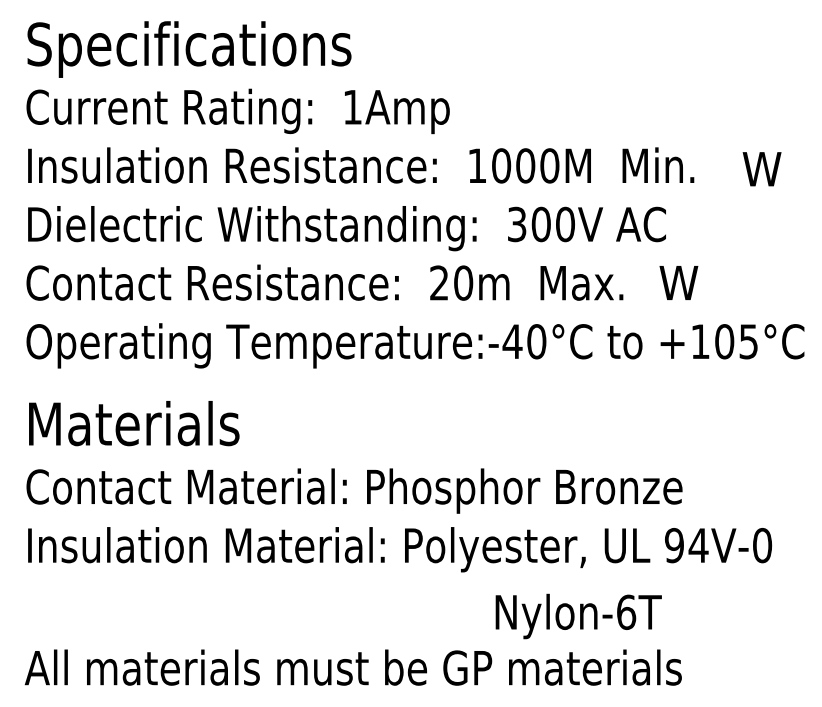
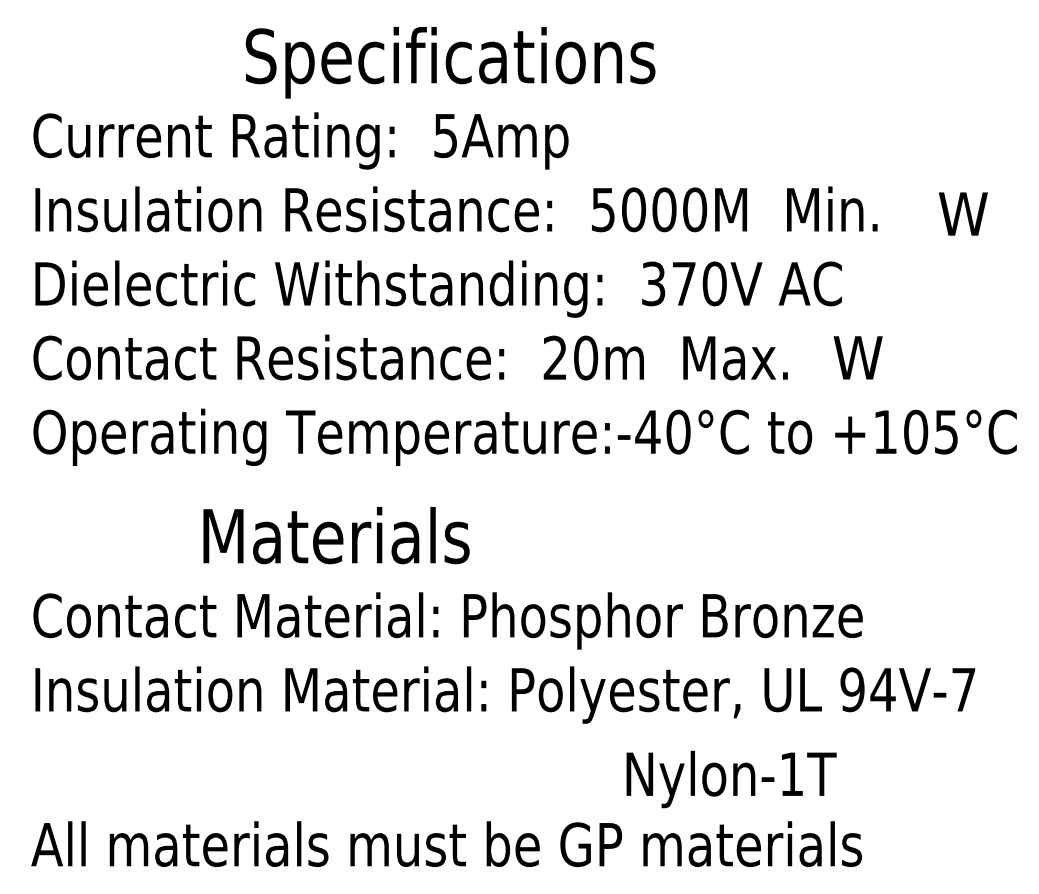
text: (189, 49) -> (450, 62), moved
text: (352, 107) -> (445, 136), 1Amp -> 5Amp
text: (477, 165) -> (603, 209), 1000M -> 5000M
text: (540, 224) -> (683, 283), 300V -> 370V
text: (134, 423) -> (336, 535), moved
text: (762, 545) -> (963, 689), 94V-0 -> 94V-7
text: (626, 612) -> (791, 774), Nylon-6T -> Nylon-1T

